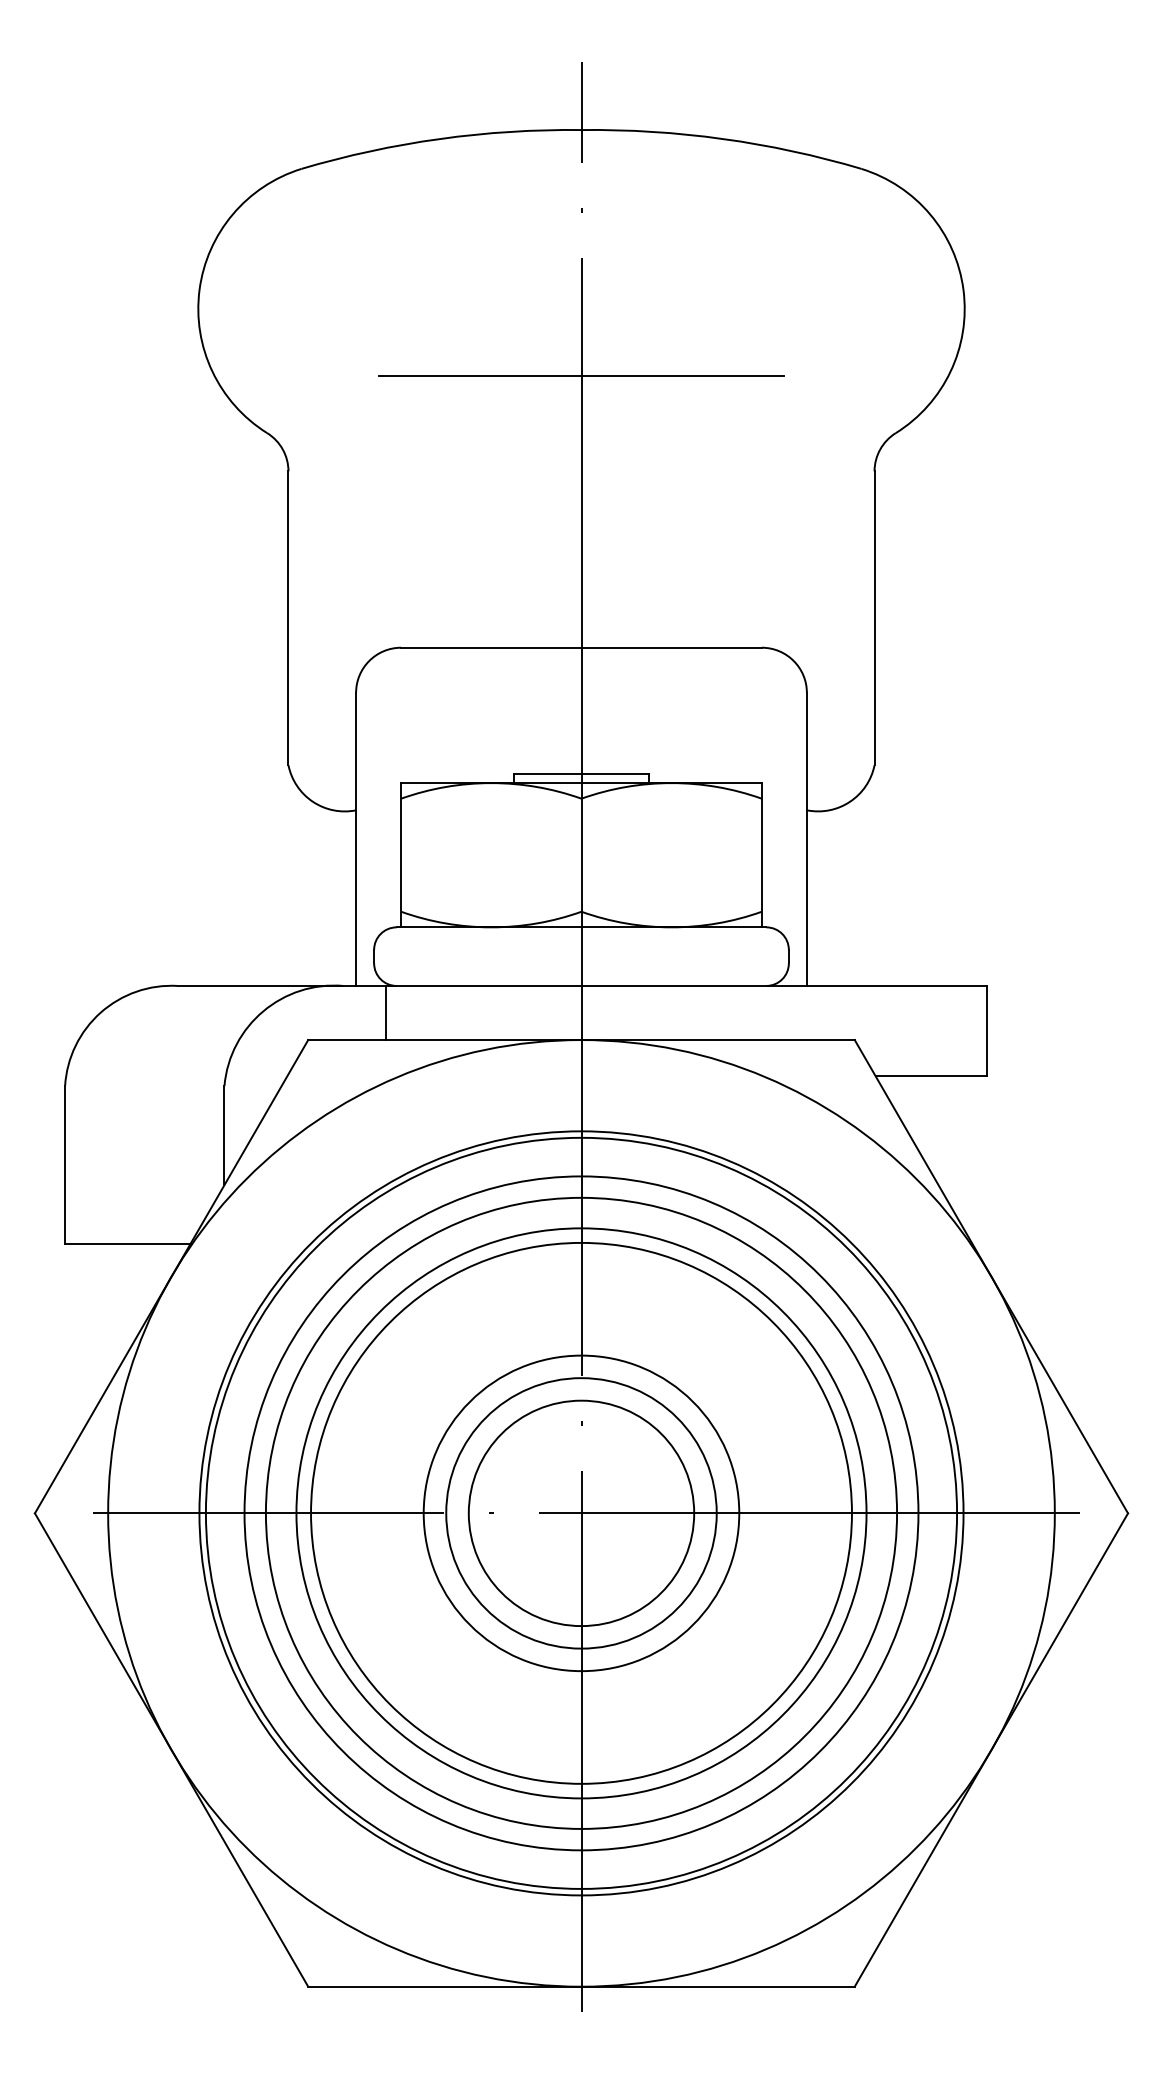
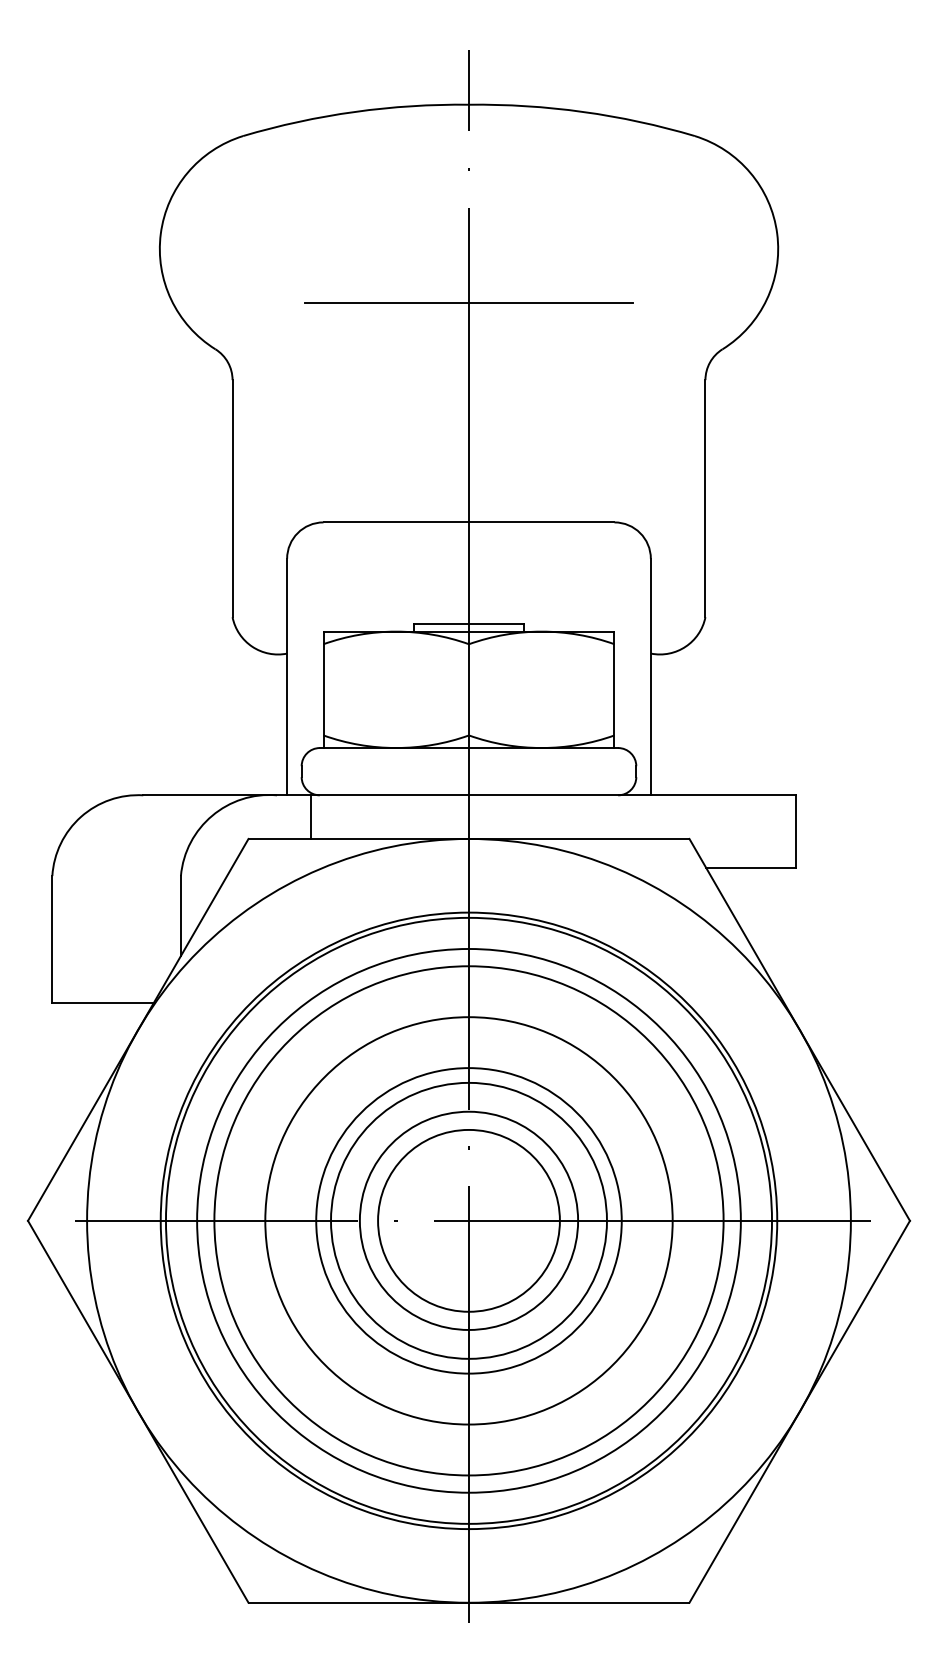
circle: (580, 1512) -> (468, 1220), size x0.6
circle: (580, 1512) -> (468, 1220), size x0.7
circle: (580, 1512) -> (468, 1220), size x1.6

